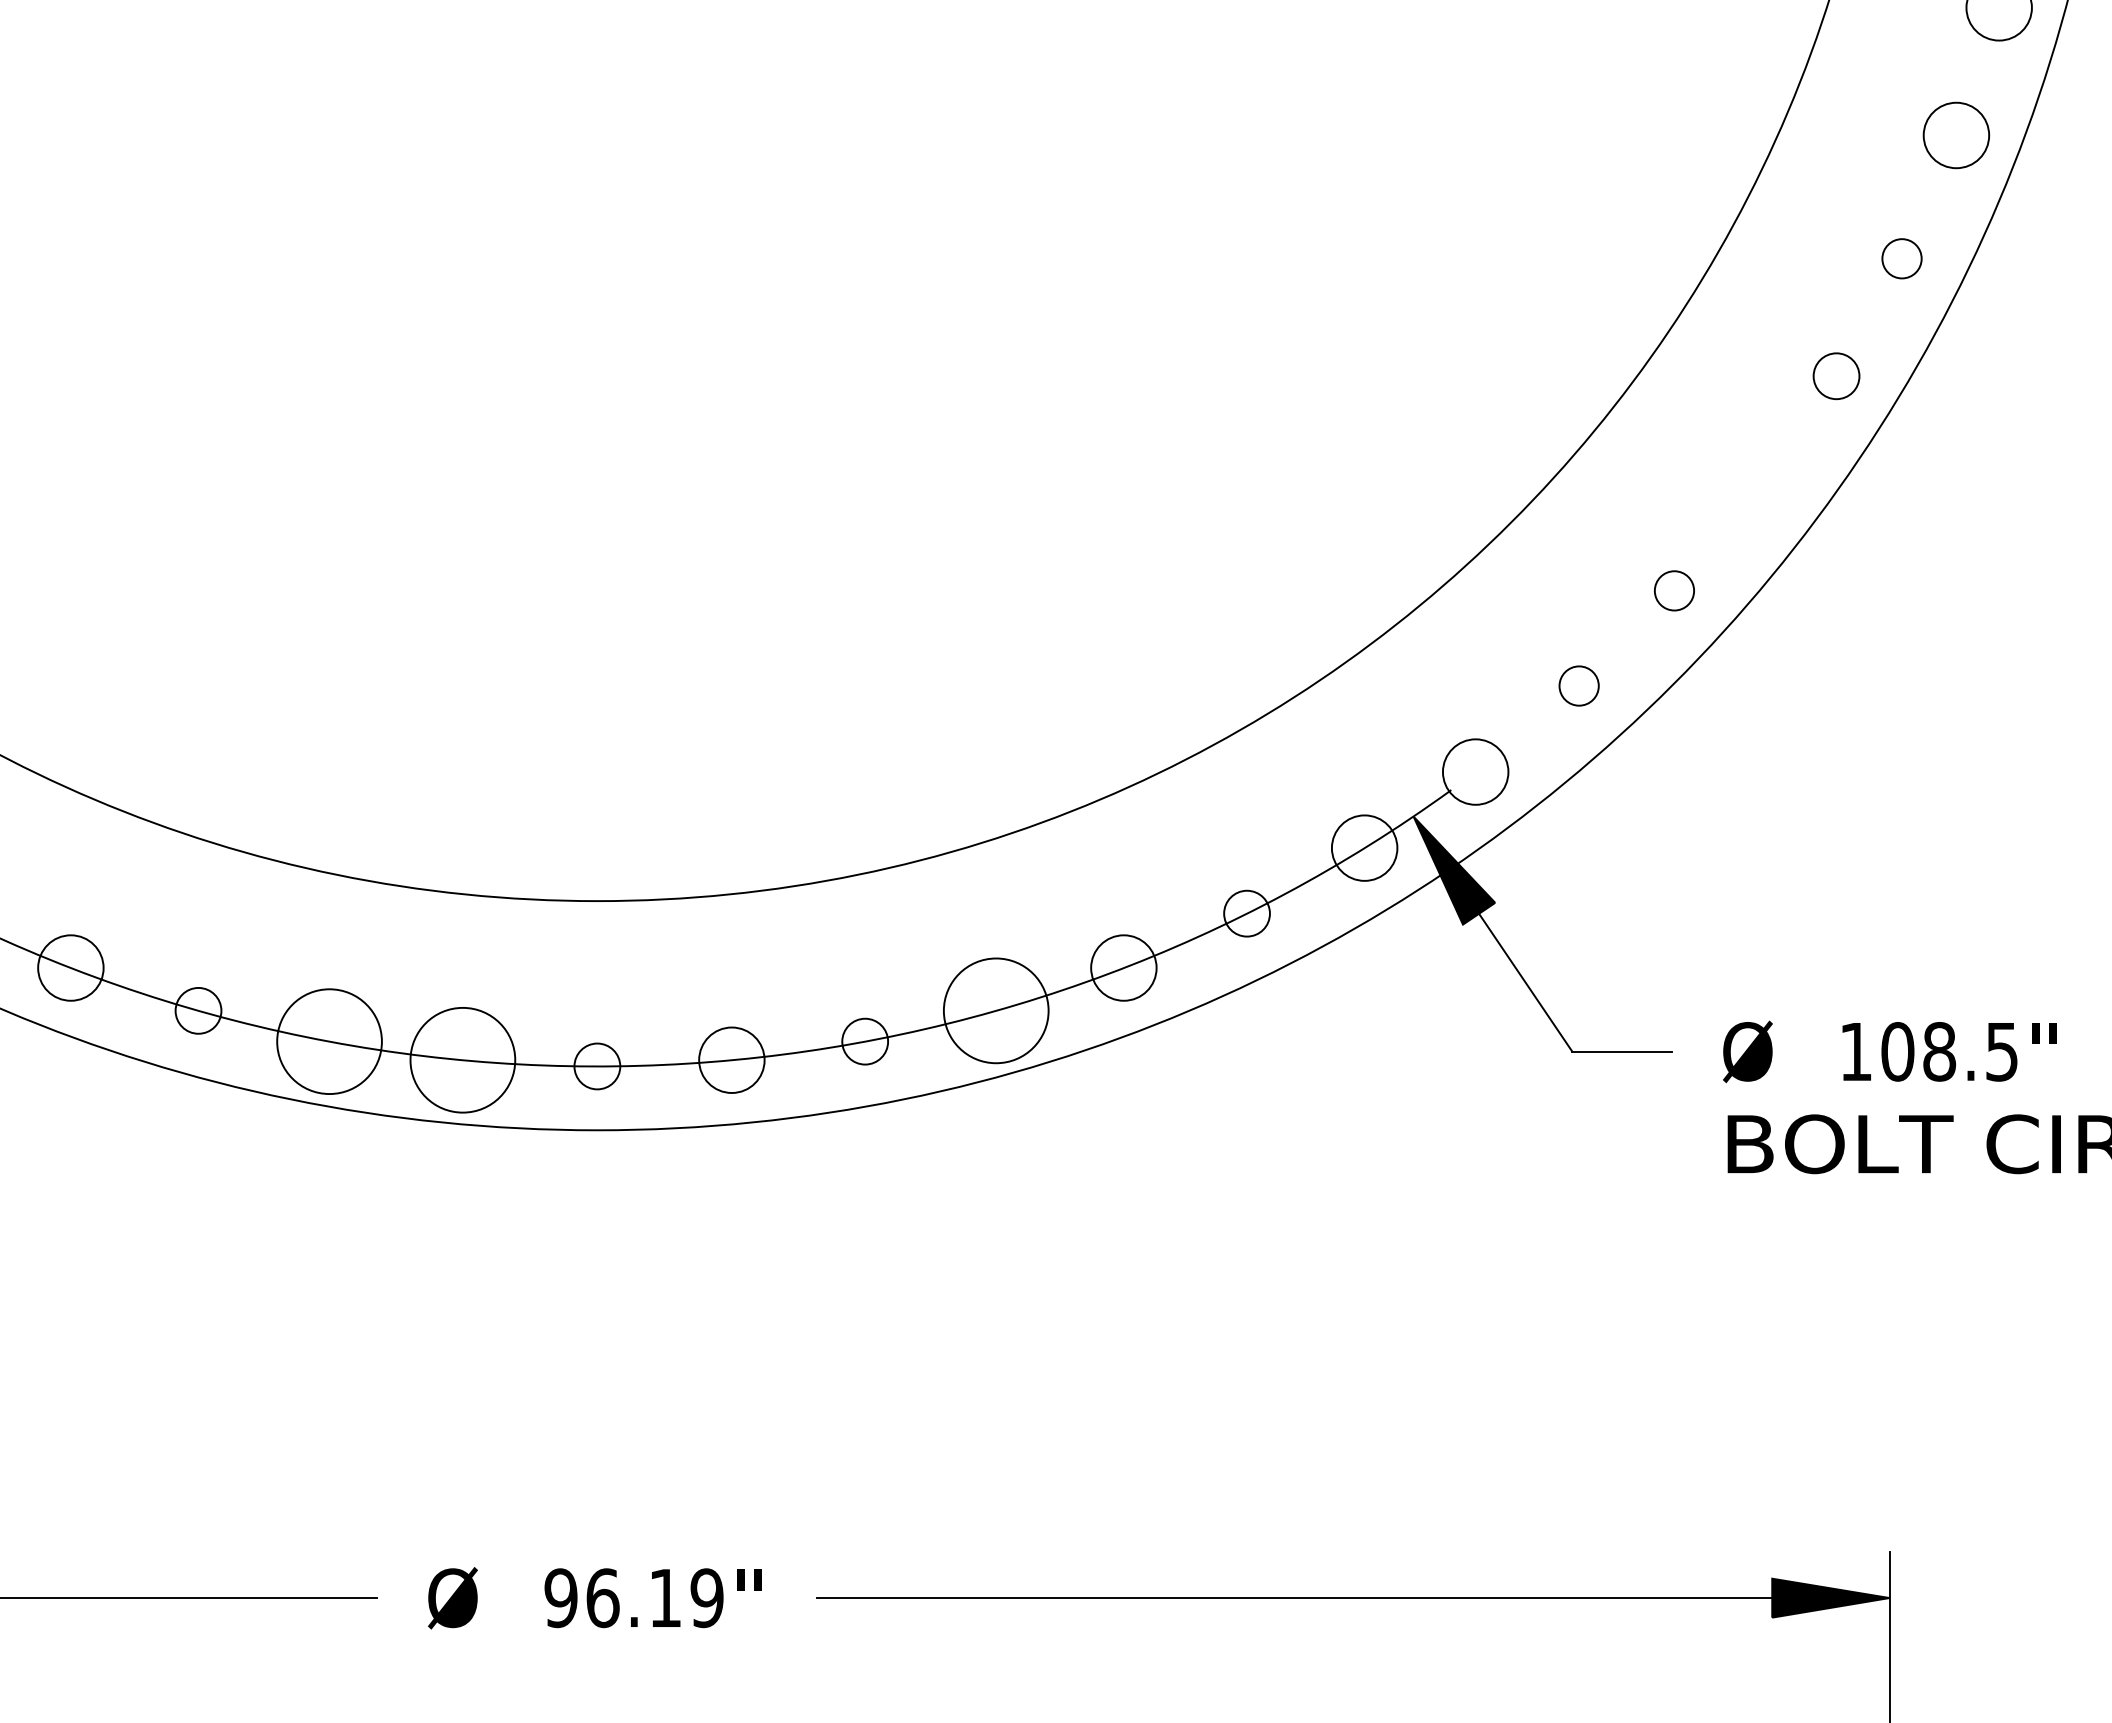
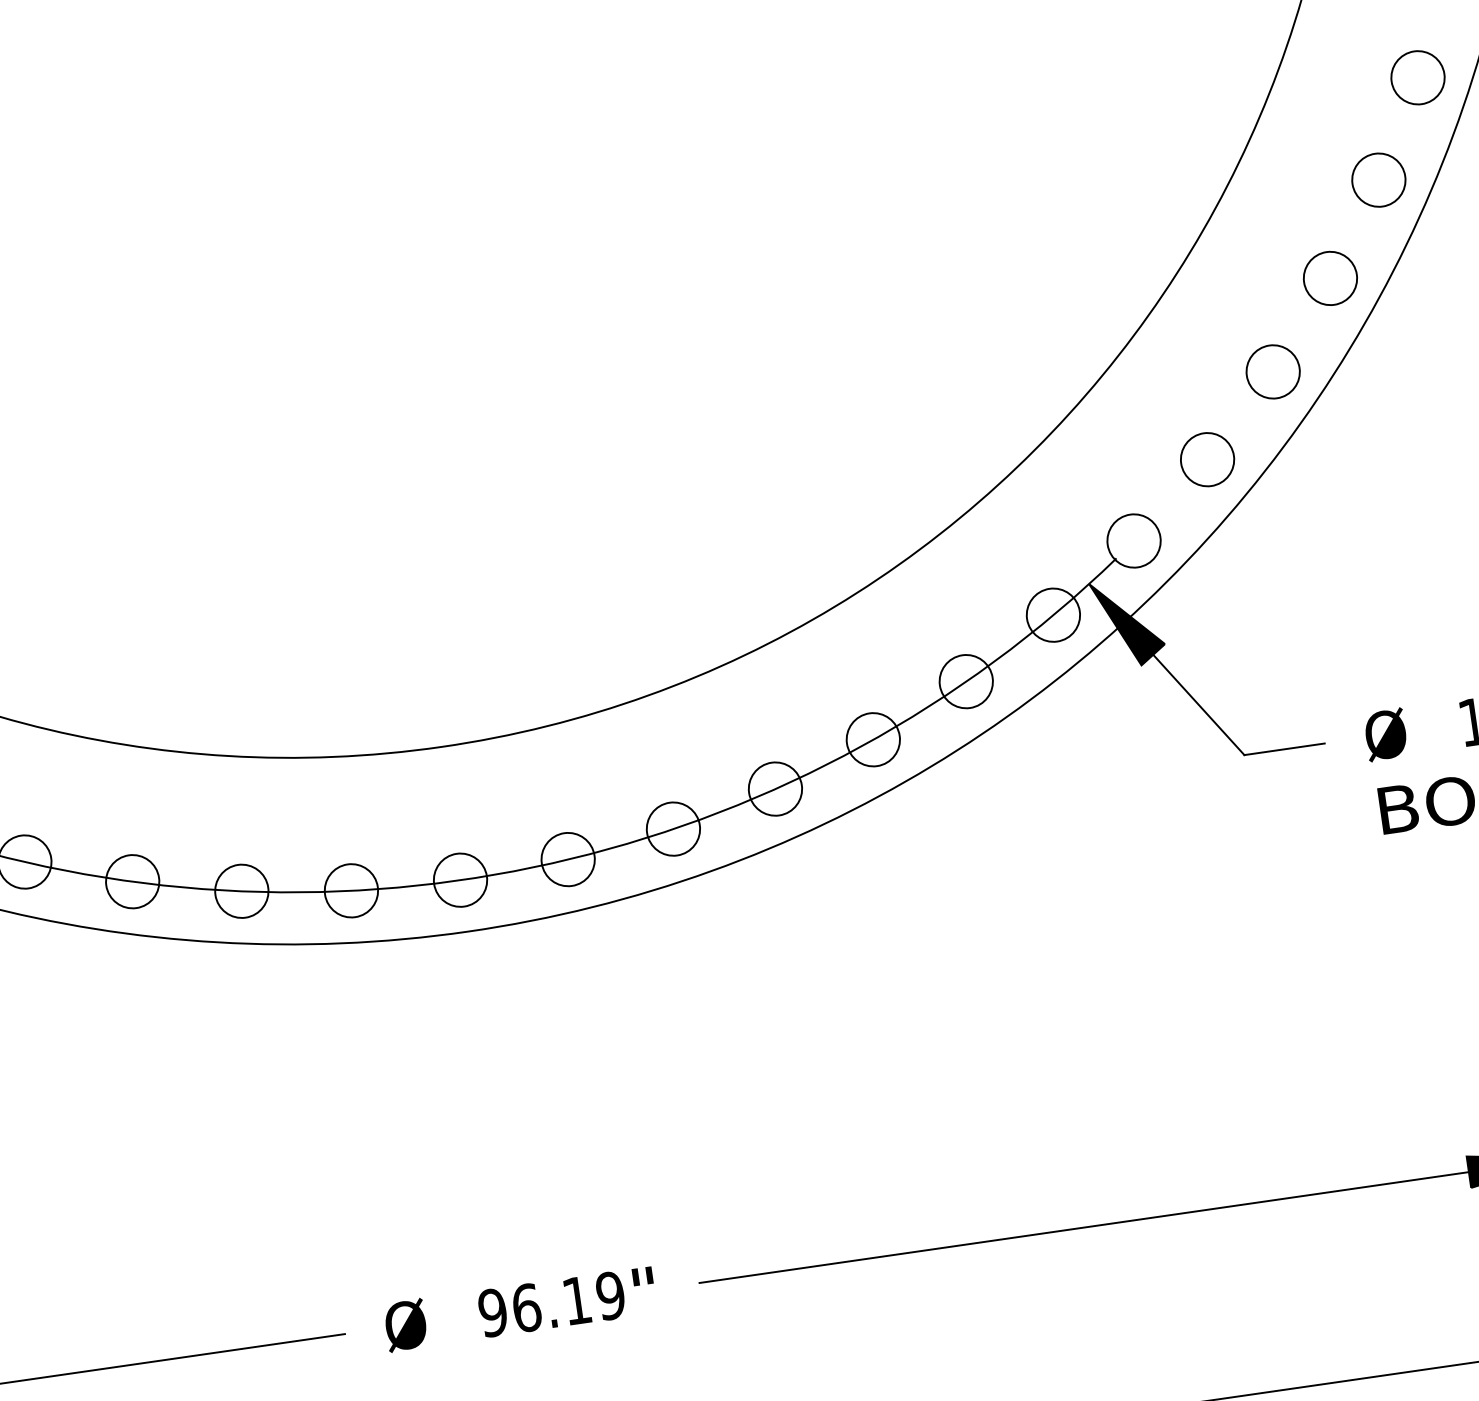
circle: (1901, 258) -> (1417, 77), size x1.67
circle: (1836, 376) -> (1378, 180), size x1.43
circle: (1760, 486) -> (1330, 277), added
circle: (1674, 590) -> (1273, 371), size x1.67
circle: (1578, 685) -> (1206, 459), size x1.67
circle: (1246, 913) -> (965, 681), size x1.43
circle: (198, 1010) -> (132, 881), size x1.43
circle: (995, 1010) -> (774, 788), size x0.62
circle: (329, 1041) -> (241, 891), size x0.62
circle: (864, 1041) -> (672, 829), size x1.43
circle: (462, 1059) -> (351, 890), size x0.62
circle: (597, 1066) -> (460, 880), size x1.43

